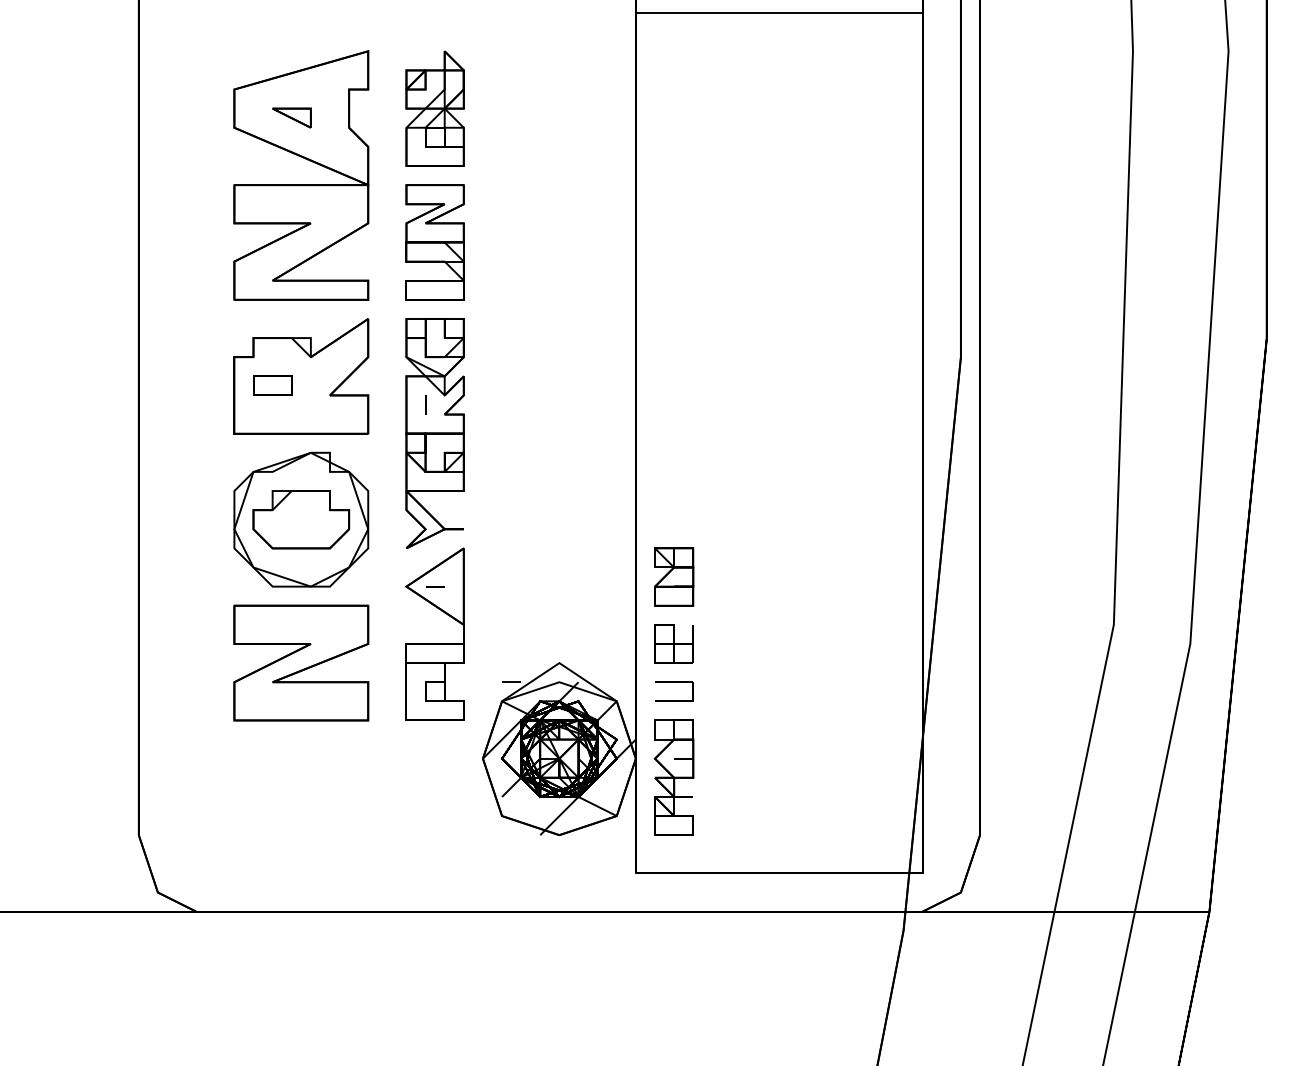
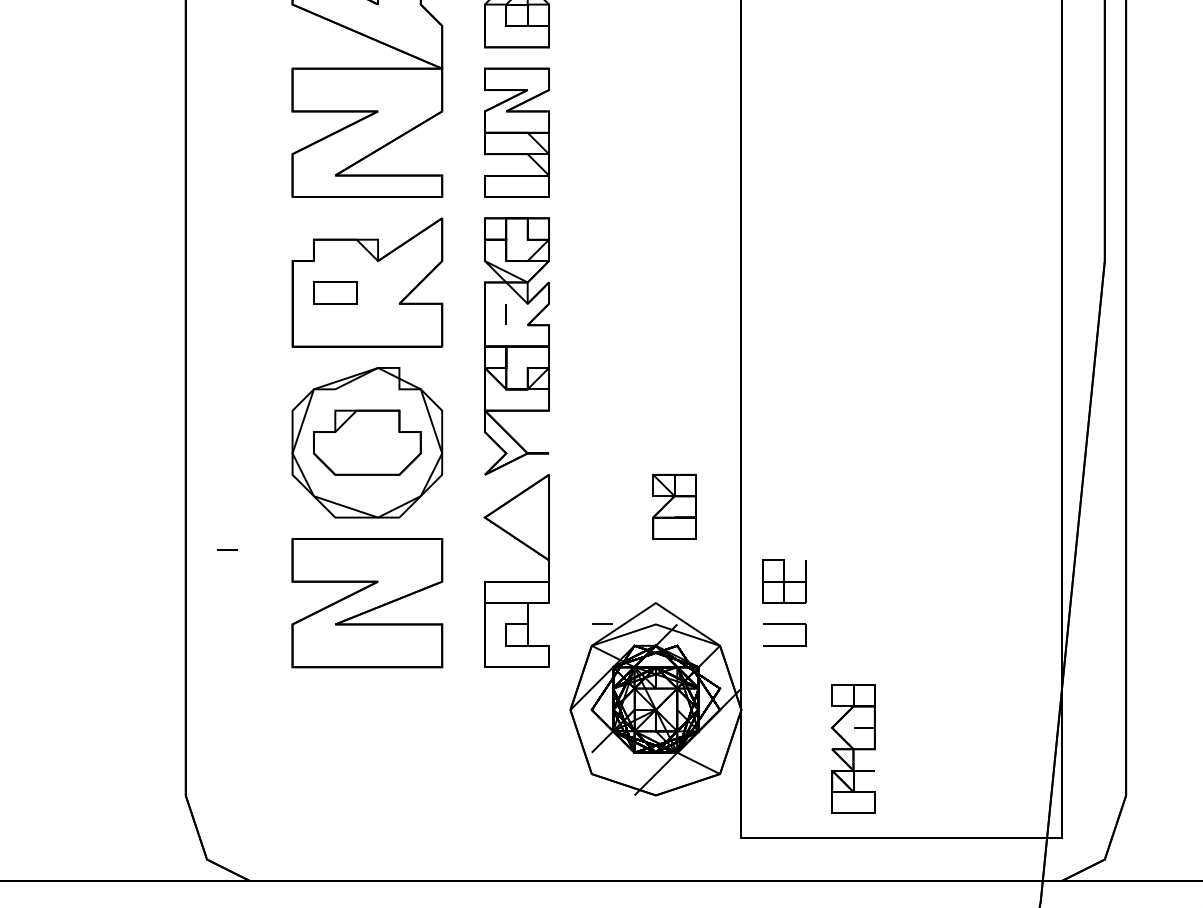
part: (674, 576) -> (675, 506), moved
line: (435, 586) -> (227, 549), moved
part: (673, 777) -> (852, 748), moved

